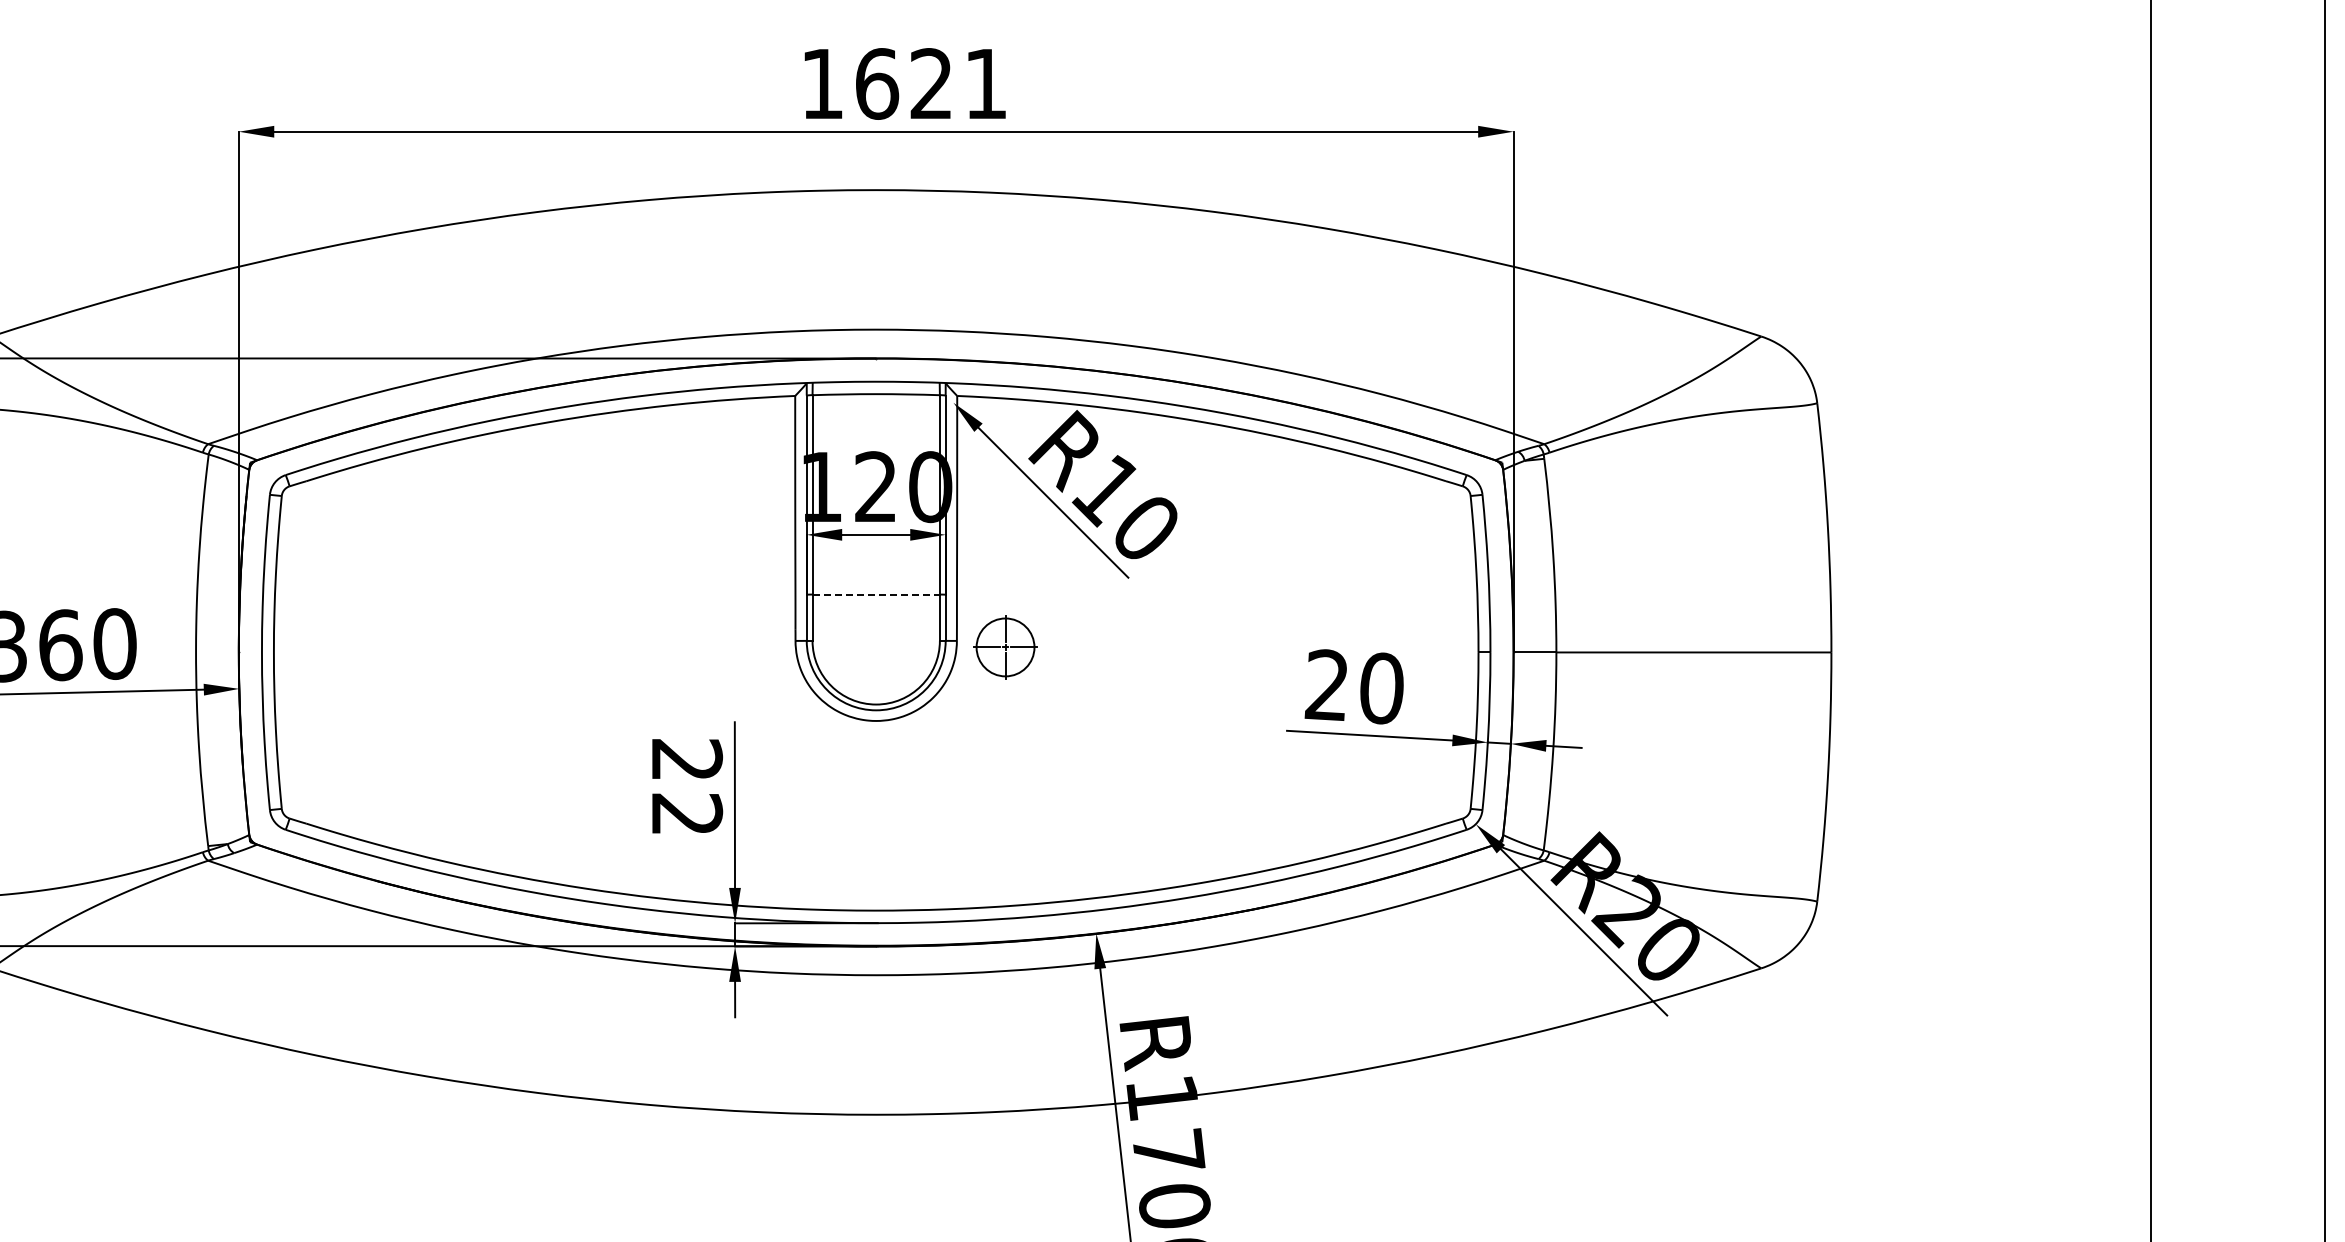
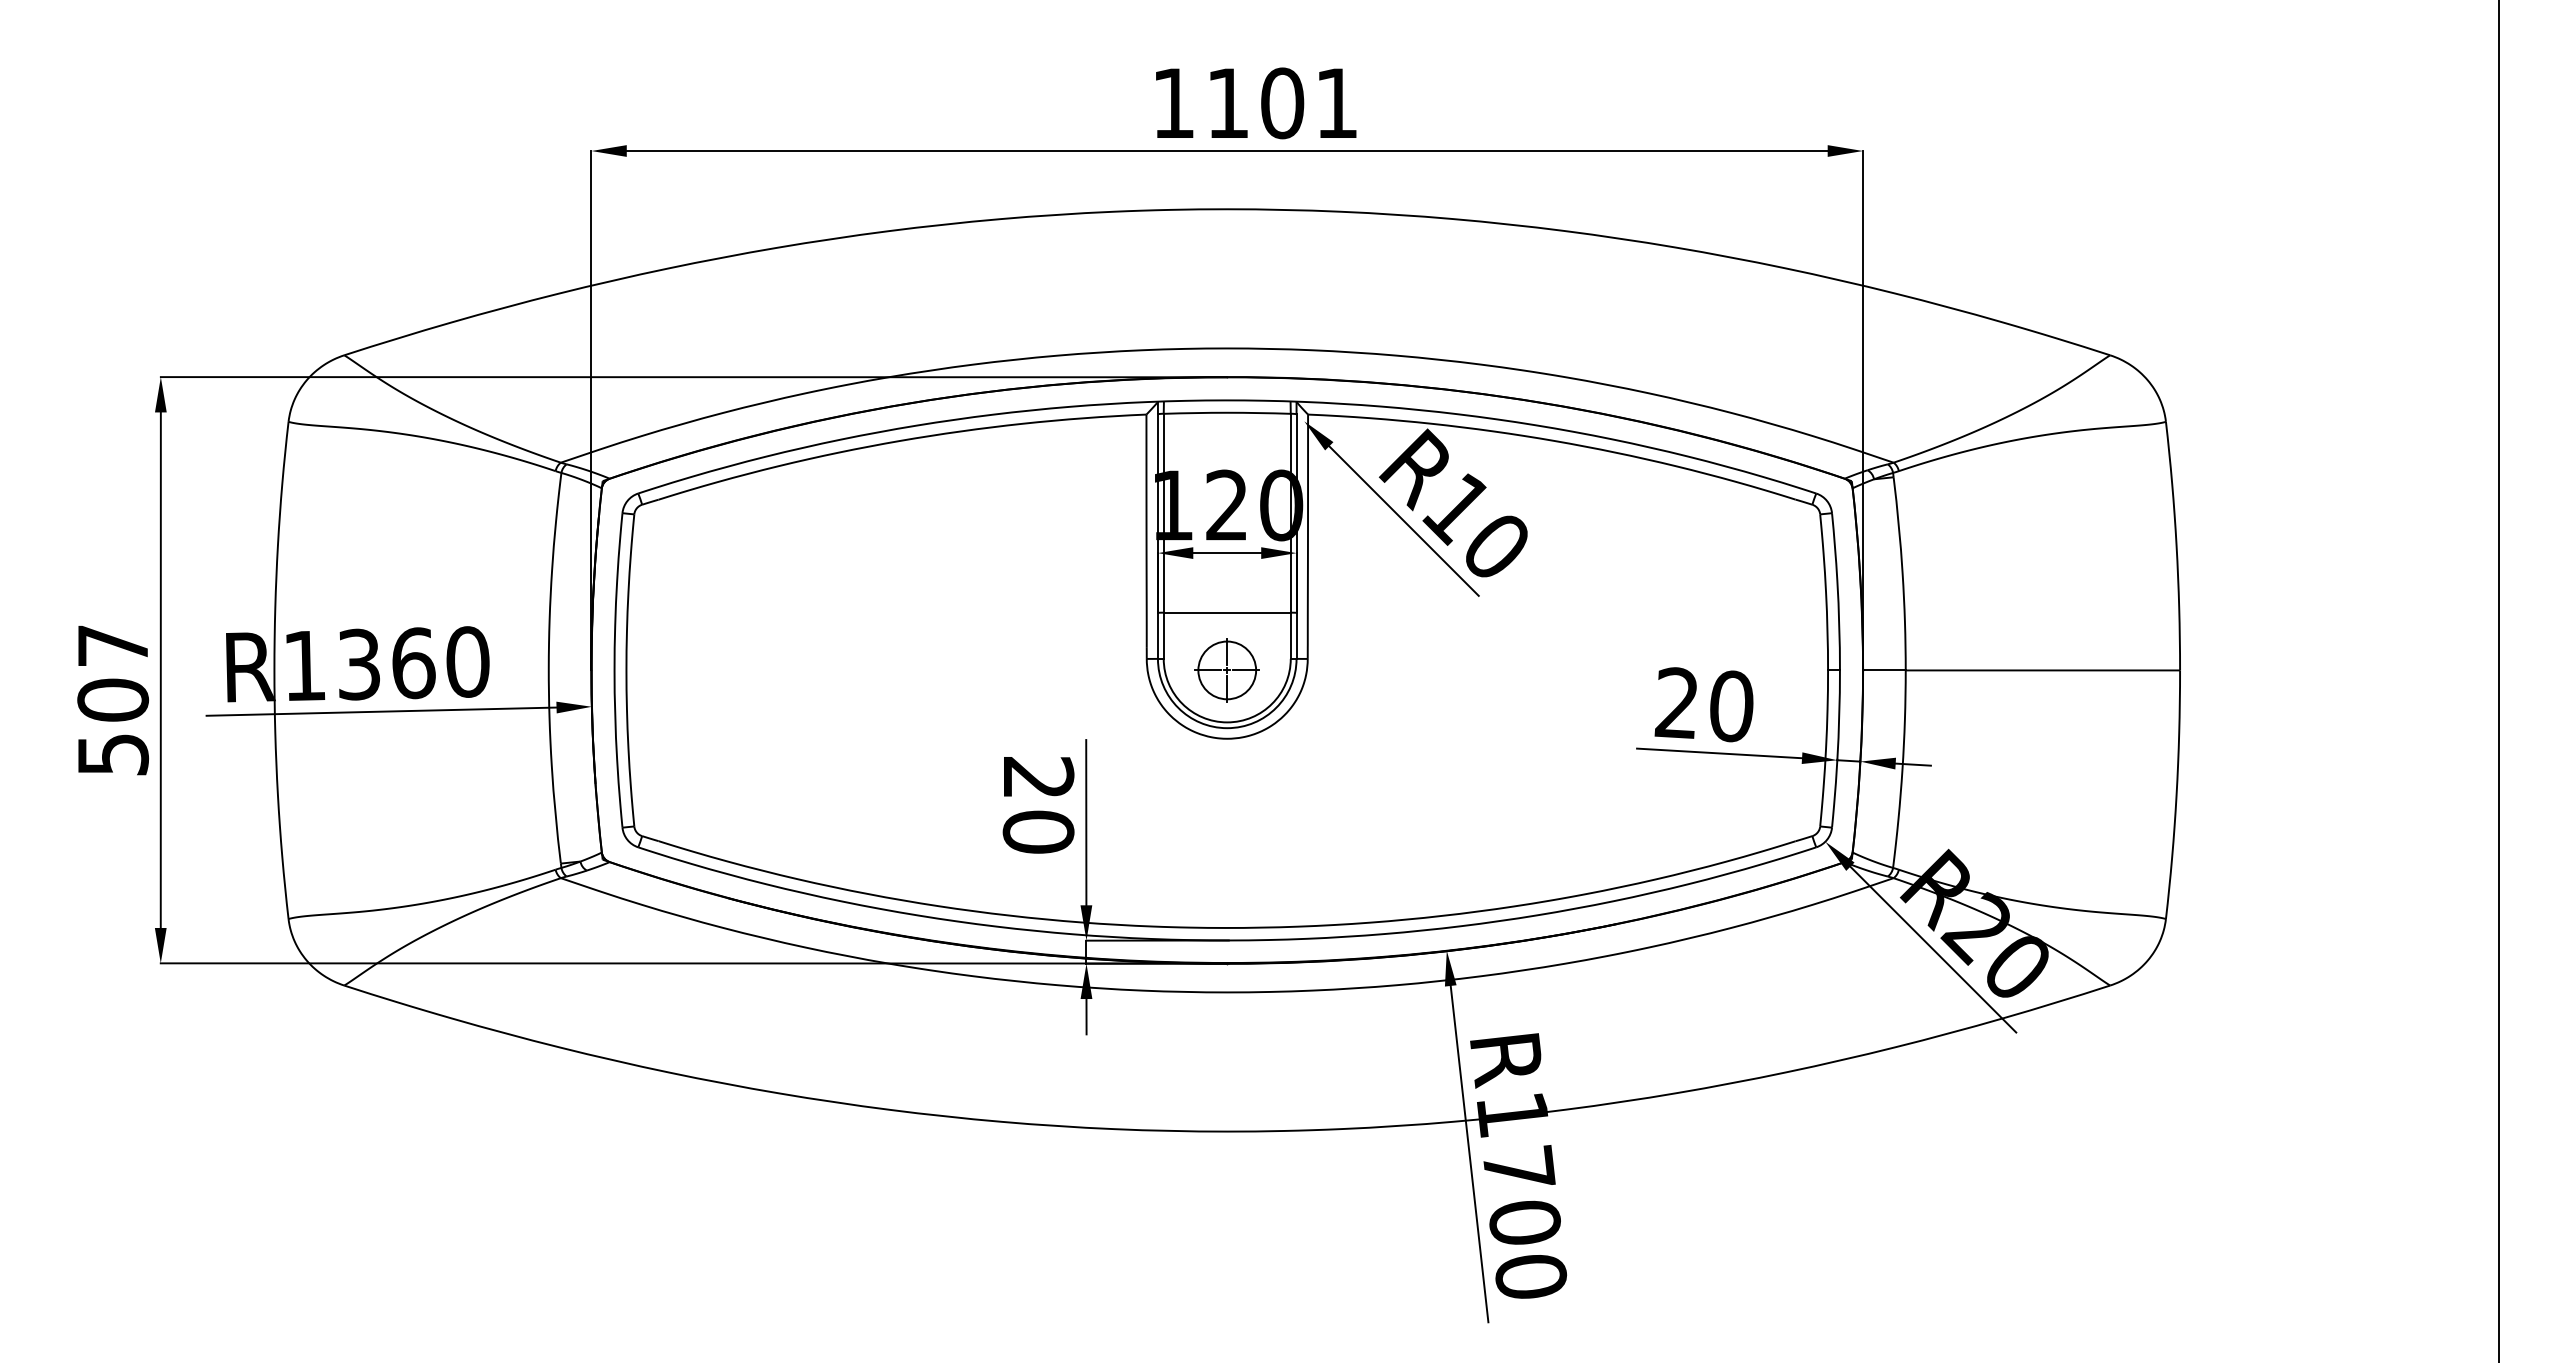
text: (904, 84) -> (1255, 103), 1621 -> 1101
line: (876, 594) -> (1227, 612), dashed -> solid
part: (1004, 647) -> (1226, 670), moved
text: (686, 813) -> (1038, 831), 22 -> 20

